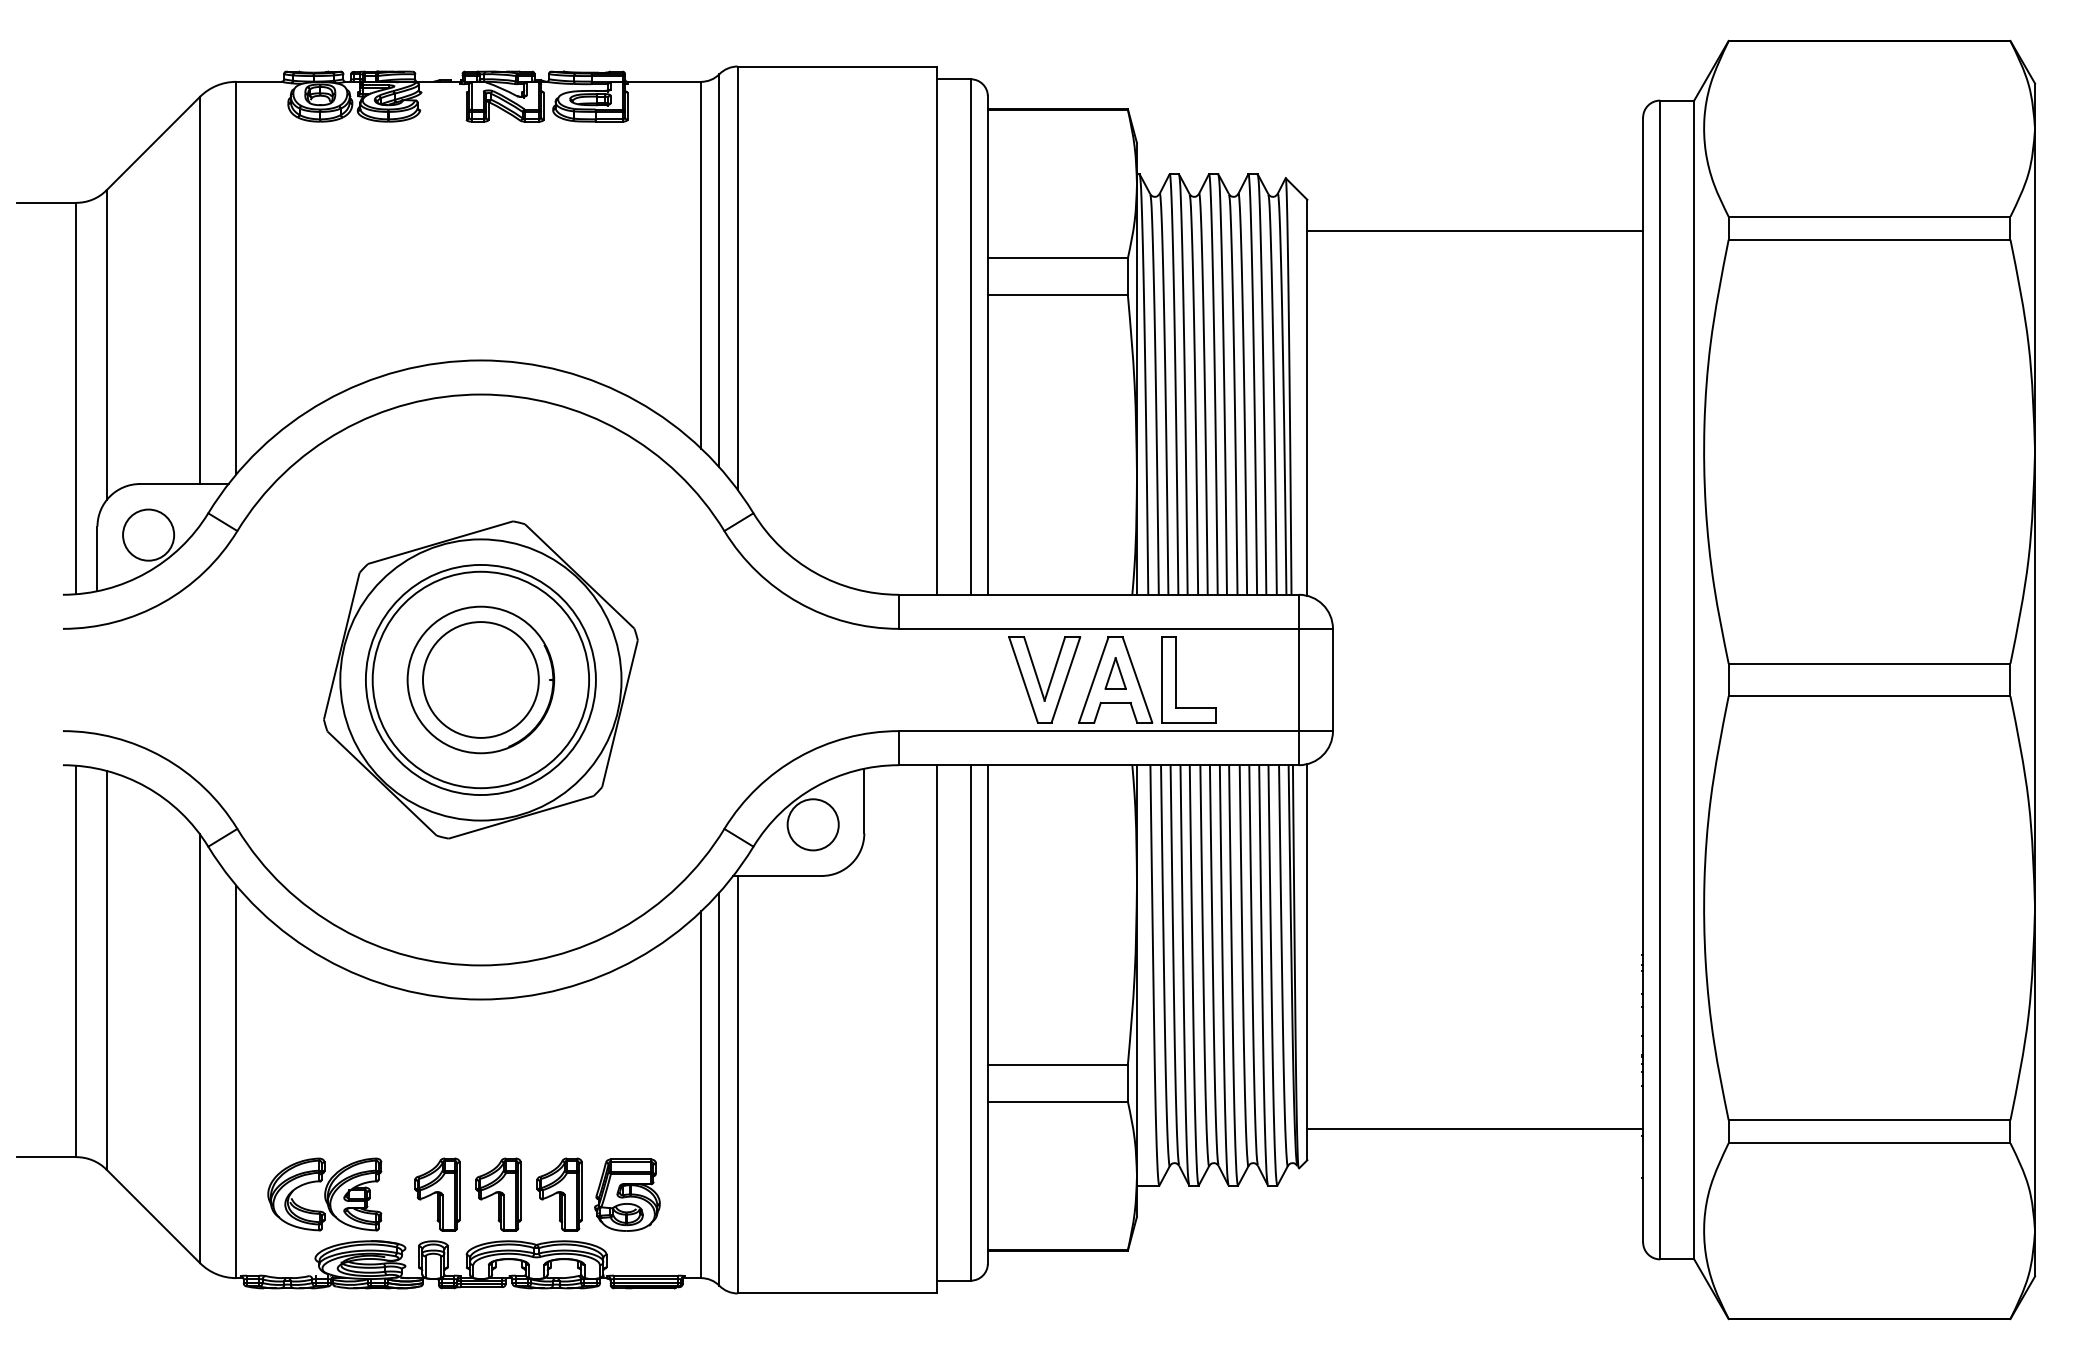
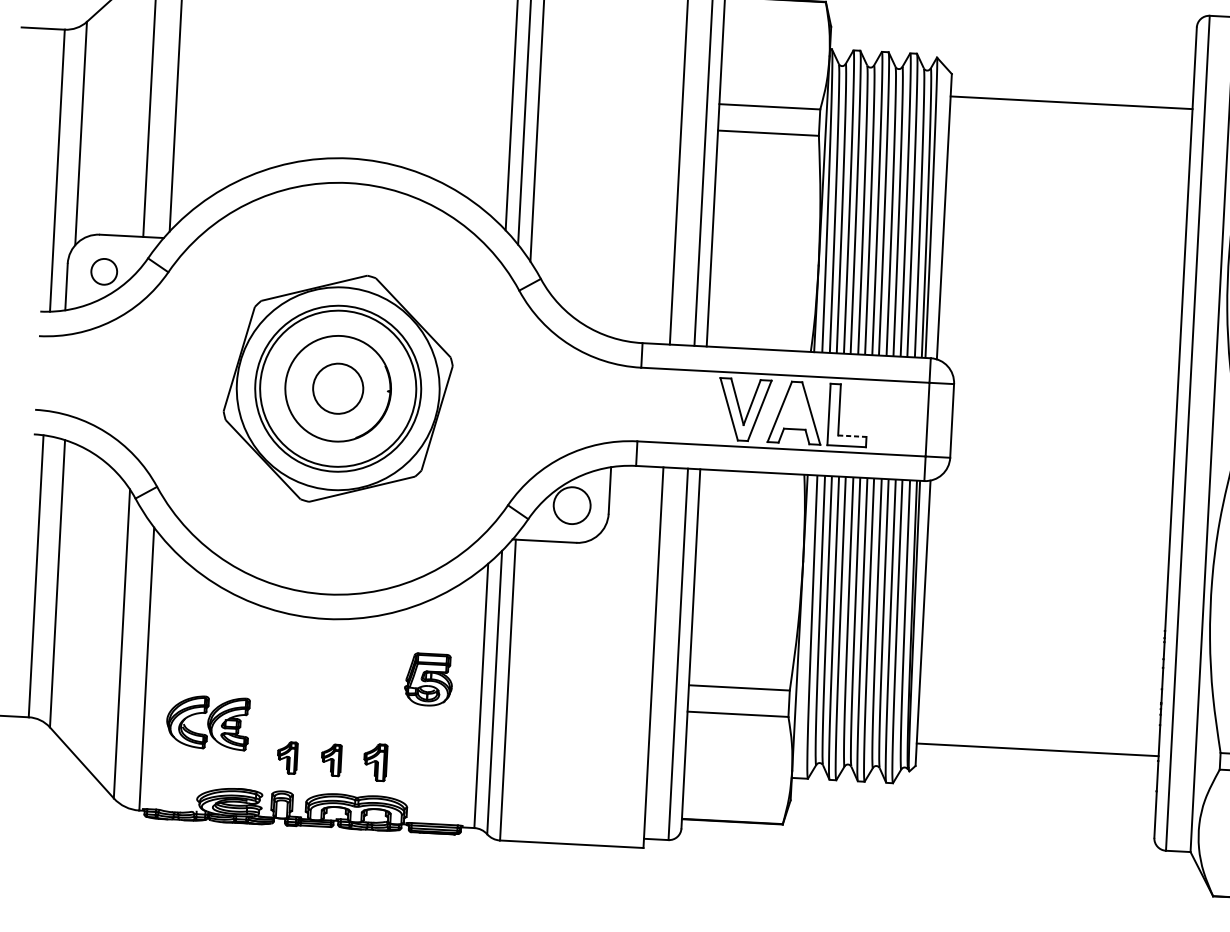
circle: (148, 534) -> (104, 271), size x0.7
part: (1115, 673) -> (795, 408), removed
circle: (480, 679) -> (337, 388), size x0.6
line: (1195, 708) -> (852, 436), solid -> dashed
part: (324, 1194) -> (207, 722), moved
part: (437, 1194) -> (287, 757), size x0.6
part: (498, 1194) -> (331, 760), size x0.6
part: (559, 1194) -> (375, 762), size x0.7
part: (627, 1194) -> (428, 679), moved

